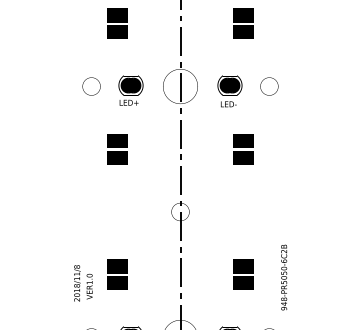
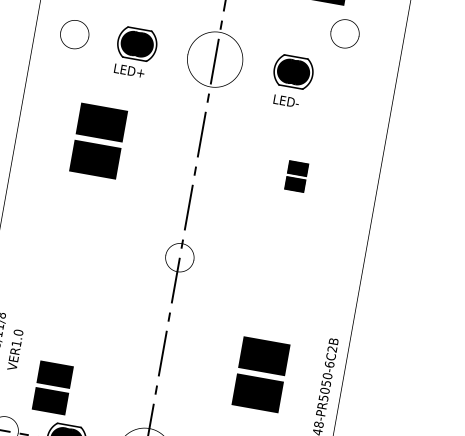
part: (269, 86) -> (345, 33), moved
part: (117, 149) -> (97, 141), size x1.4
part: (243, 149) -> (296, 176), size x0.6
part: (117, 274) -> (52, 387), moved
part: (243, 274) -> (261, 374), size x1.4

